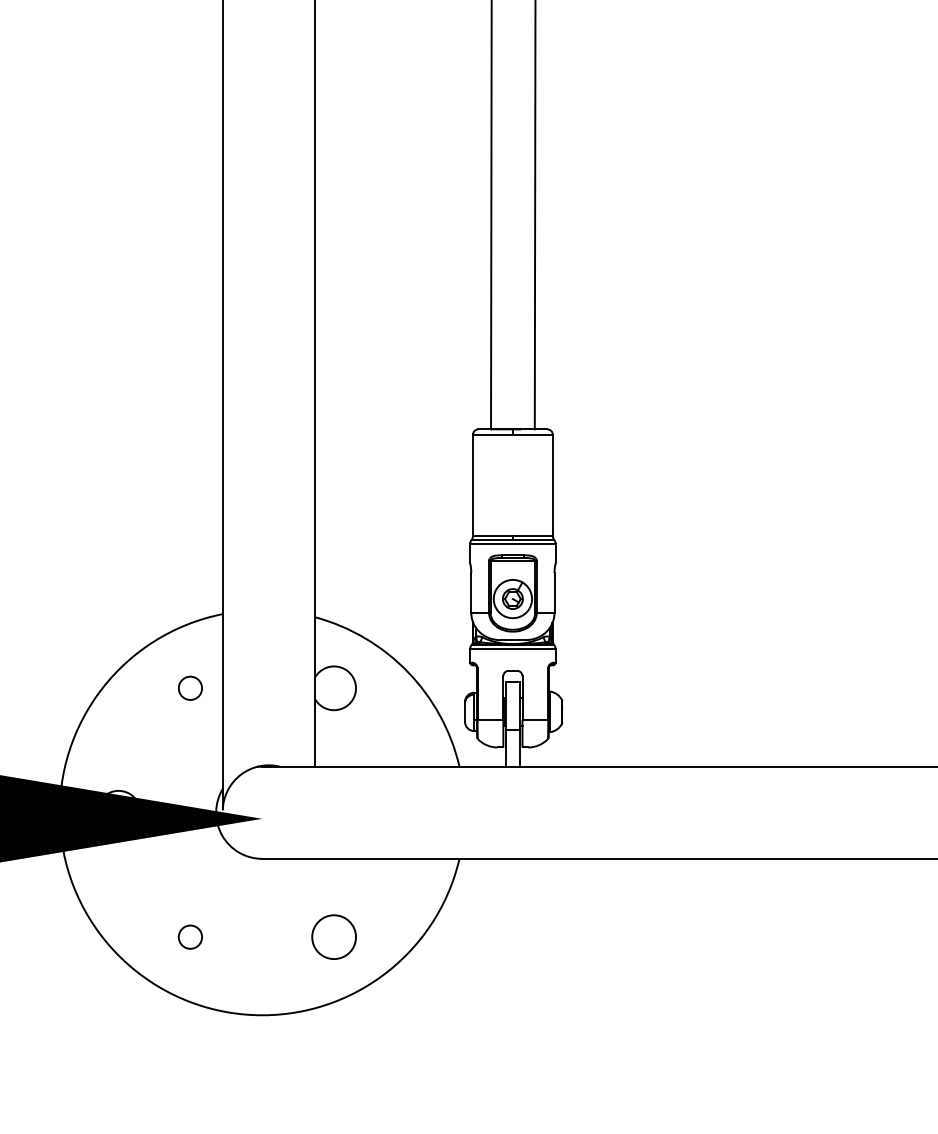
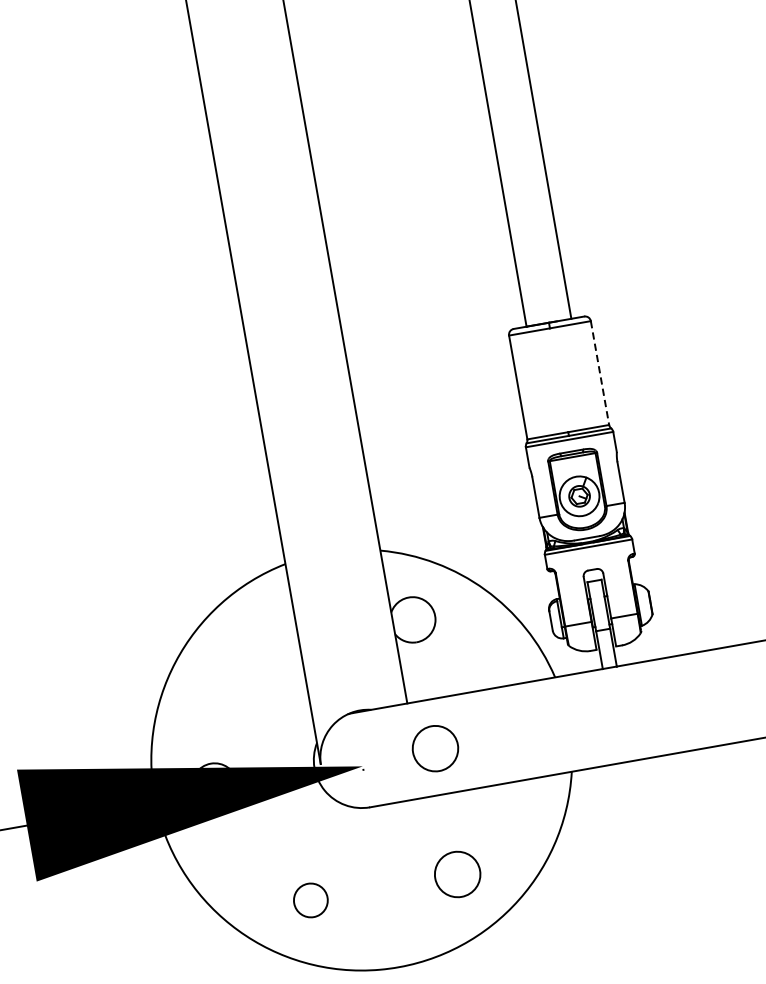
line: (552, 485) -> (599, 373), solid -> dashed
circle: (189, 687) -> (264, 645), removed
circle: (333, 813) -> (434, 748), added
circle: (189, 936) -> (309, 899), size x1.4

